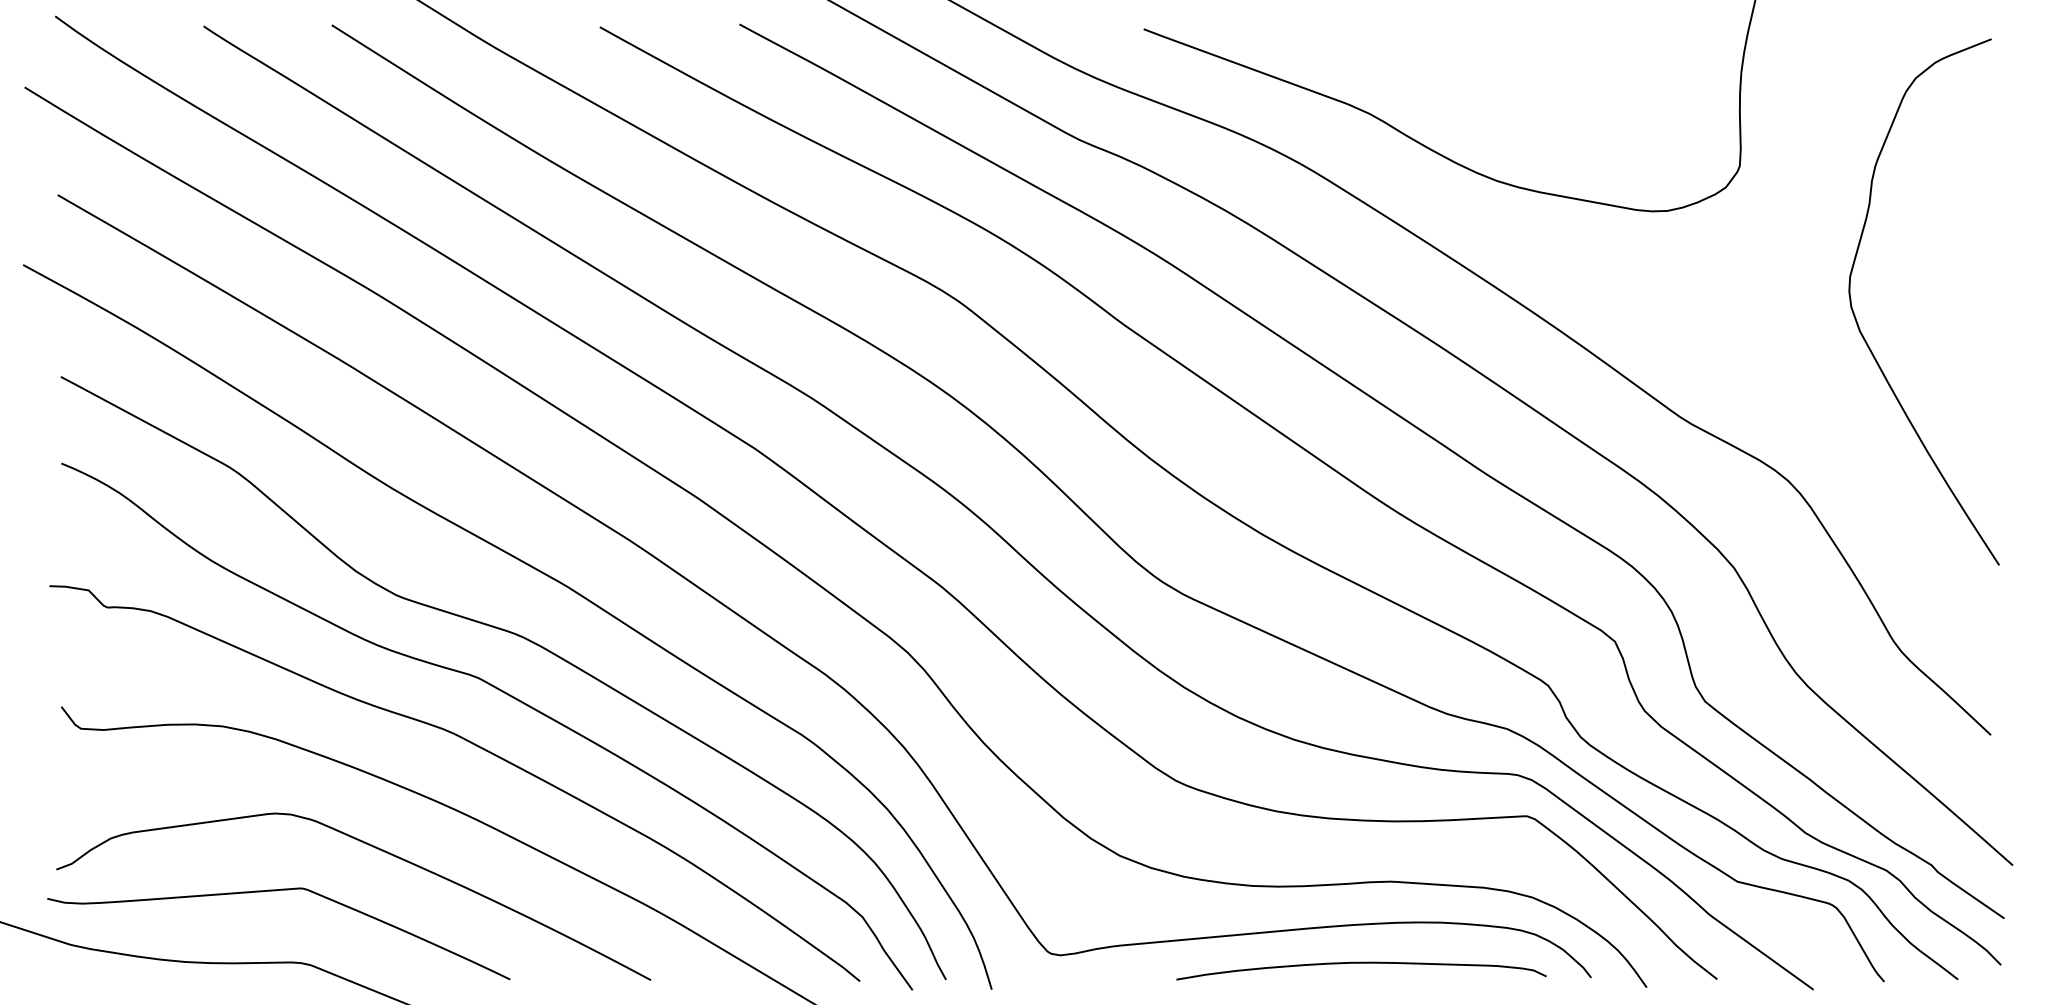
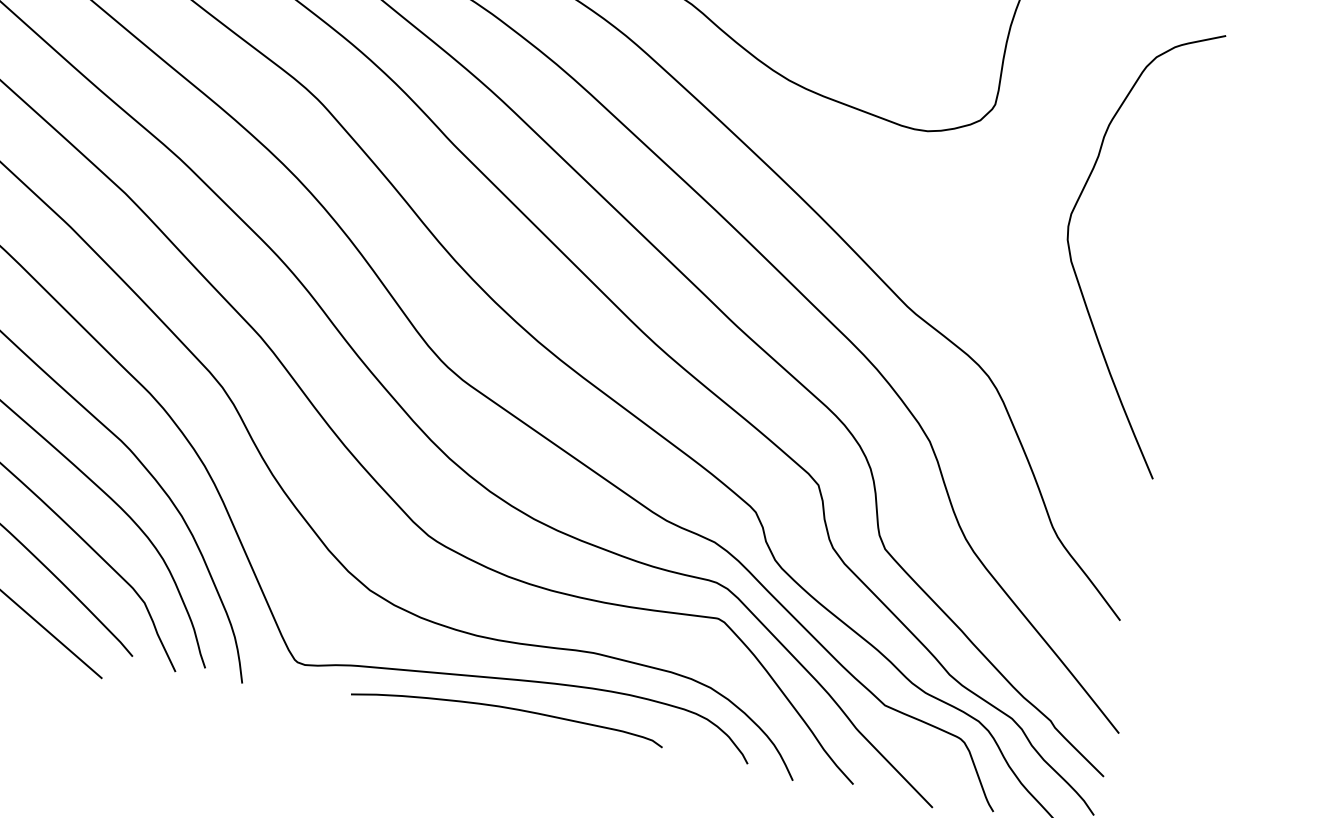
curve: (1361, 963) -> (508, 708), moved

